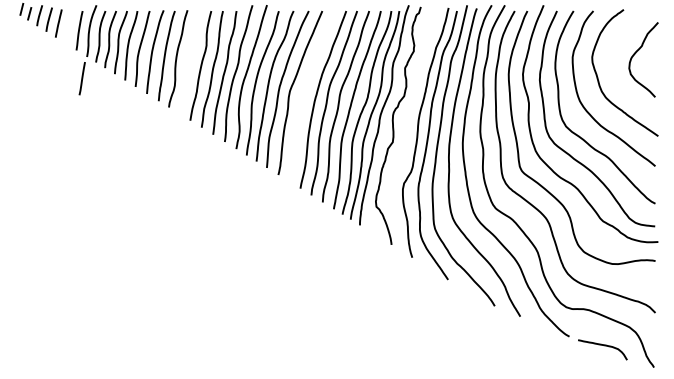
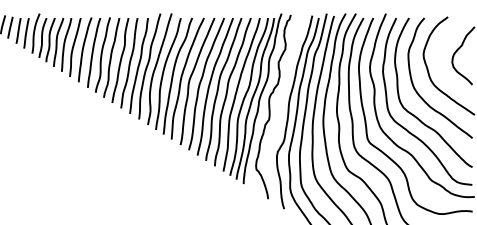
curve: (189, 62) -> (111, 57), added
line: (81, 78) -> (17, 30), moved
curve: (305, 93) -> (201, 81), added

